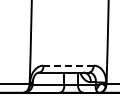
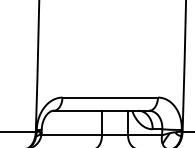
line: (68, 65) -> (109, 97), dashed -> solid

